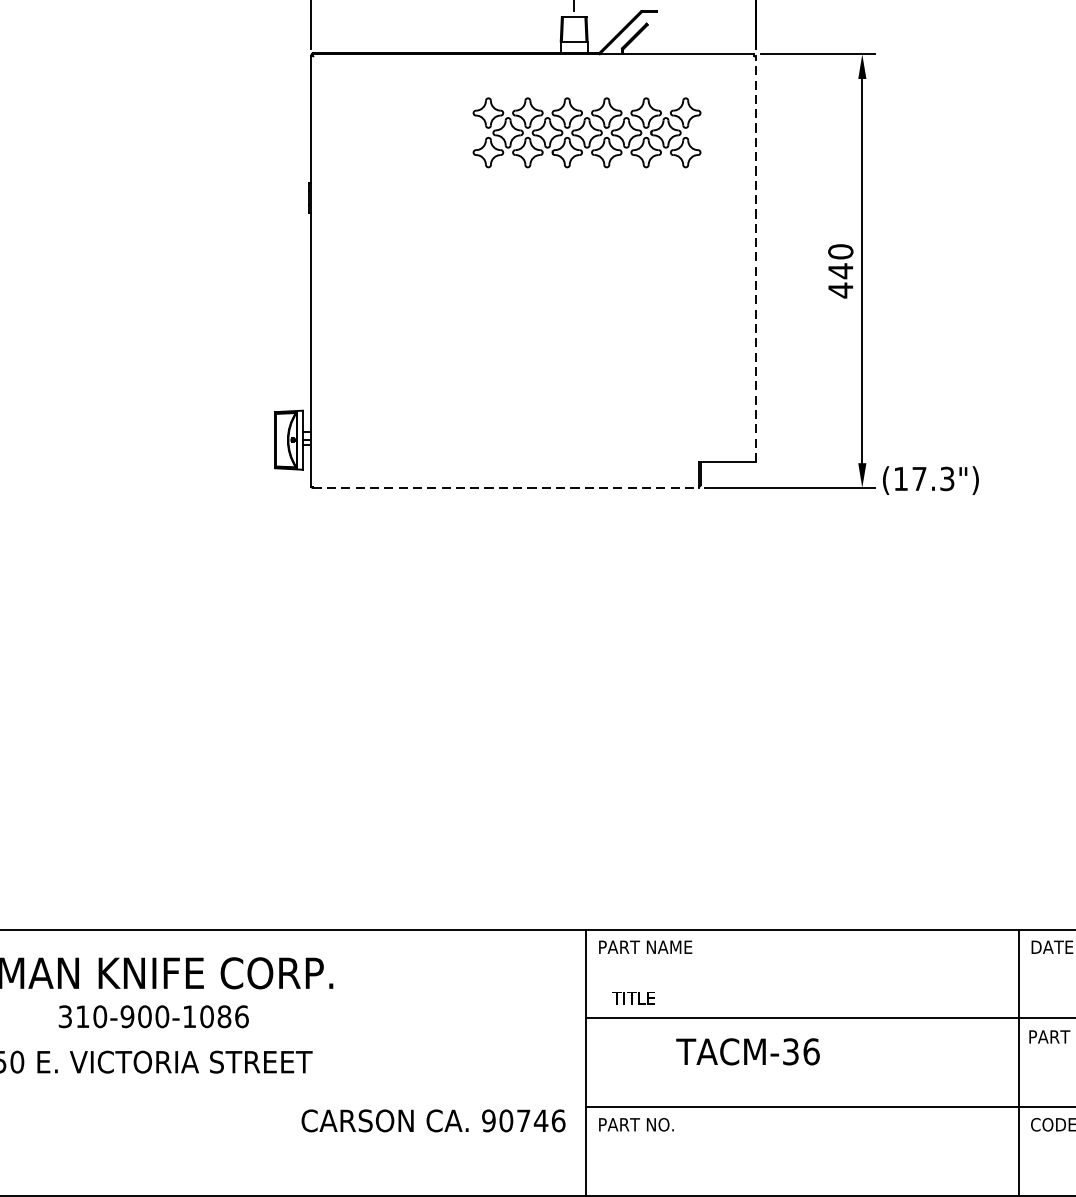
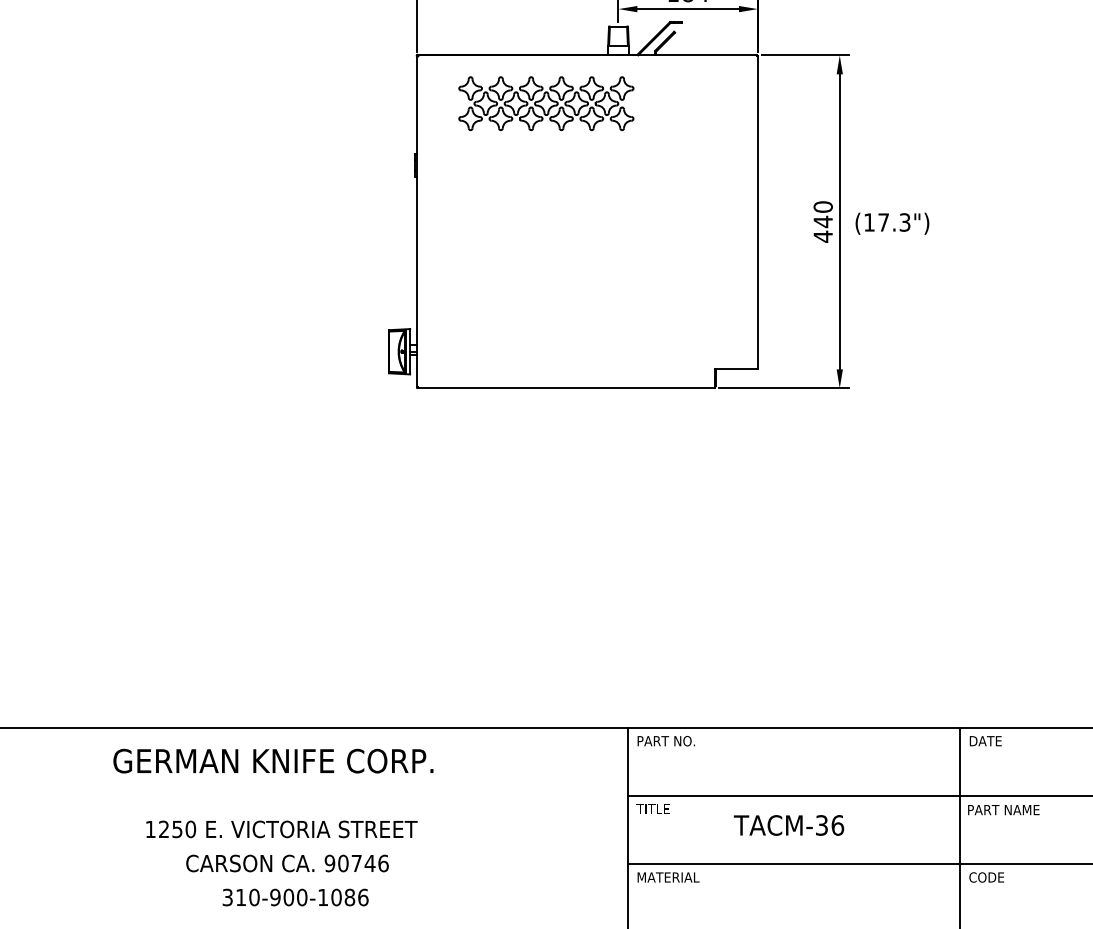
part: (587, 132) -> (546, 103), moved
line: (755, 257) -> (757, 211), dashed -> solid
text: (930, 480) -> (892, 223), moved
line: (506, 488) -> (566, 388), dashed -> solid
text: (674, 947) -> (695, 741), PART NAME -> PART NO.
text: (632, 997) -> (652, 808), moved
text: (153, 1016) -> (295, 897), moved
text: (747, 1051) -> (788, 825), moved
text: (433, 1120) -> (287, 863), moved
text: (639, 1124) -> (668, 877), PART NO. -> MATERIAL

